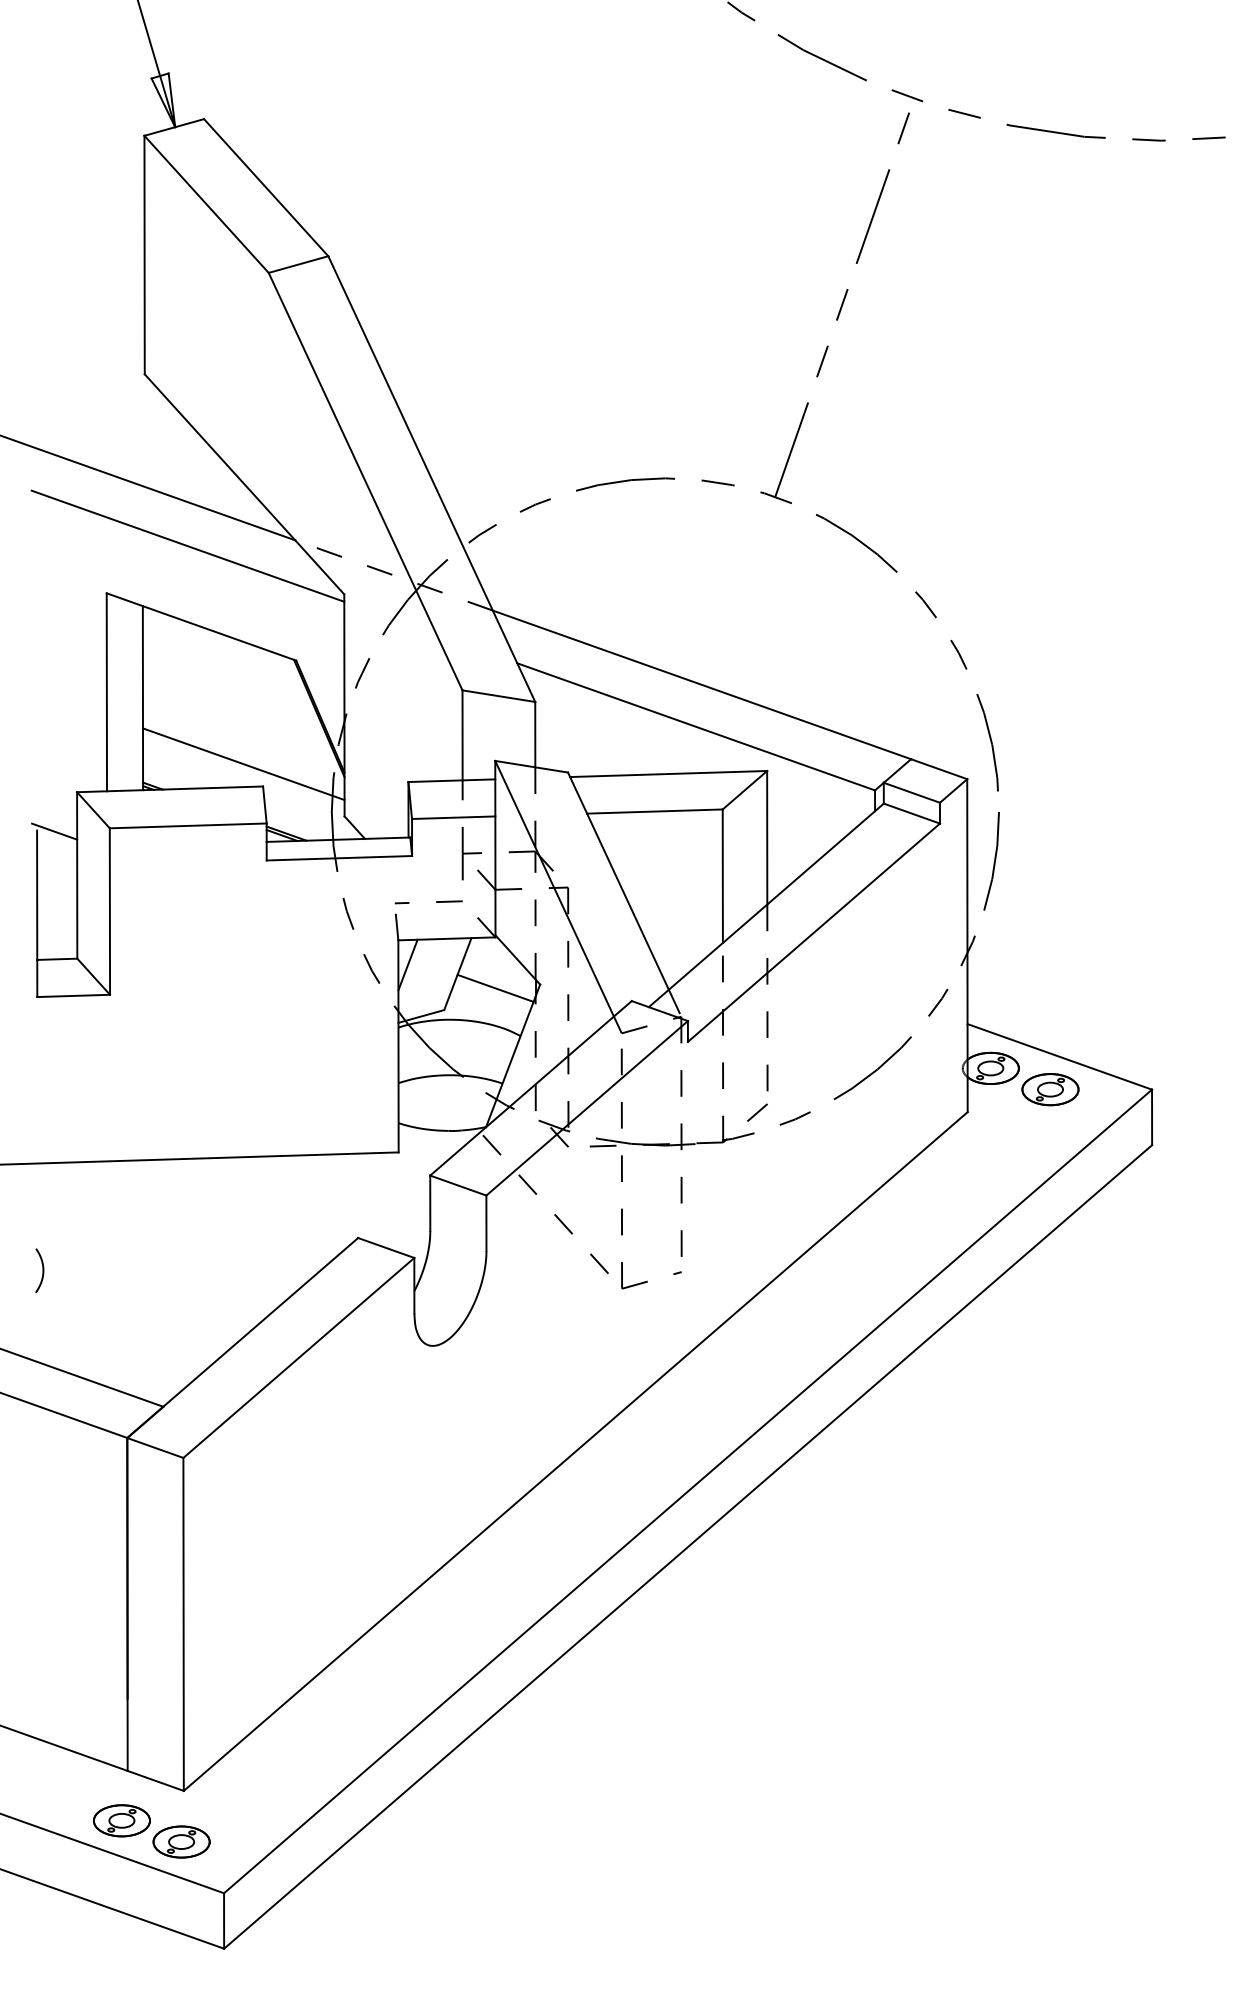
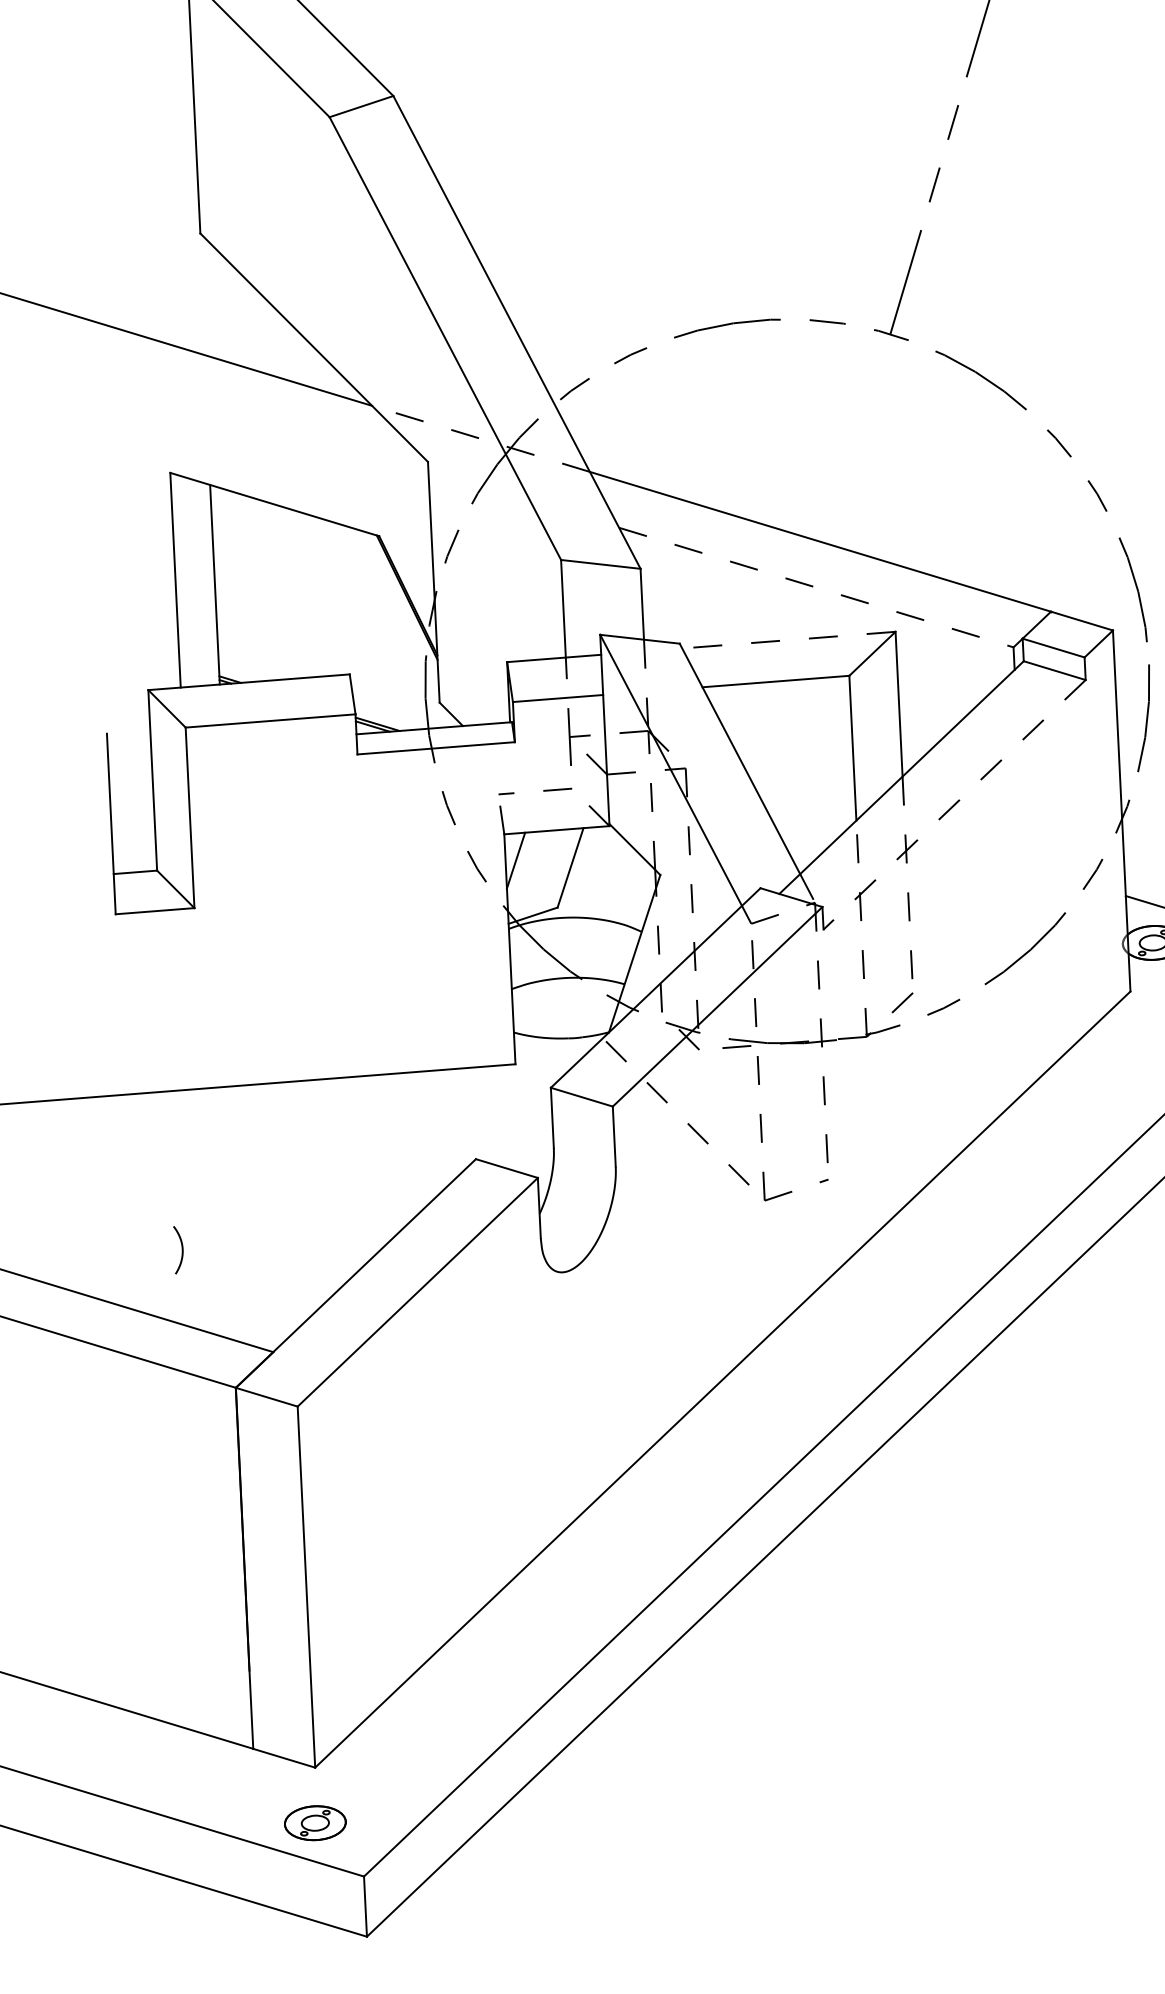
line: (187, 545) -> (255, 416), removed
line: (696, 726) -> (816, 587), solid -> dashed
line: (243, 764) -> (327, 651), removed
line: (668, 774) -> (788, 640), solid -> dashed
line: (54, 831) -> (125, 733), removed
line: (813, 932) -> (954, 804), solid -> dashed
line: (495, 987) -> (612, 880), removed
curve: (42, 1270) -> (181, 1249), moved
part: (121, 1820) -> (249, 1802), removed

